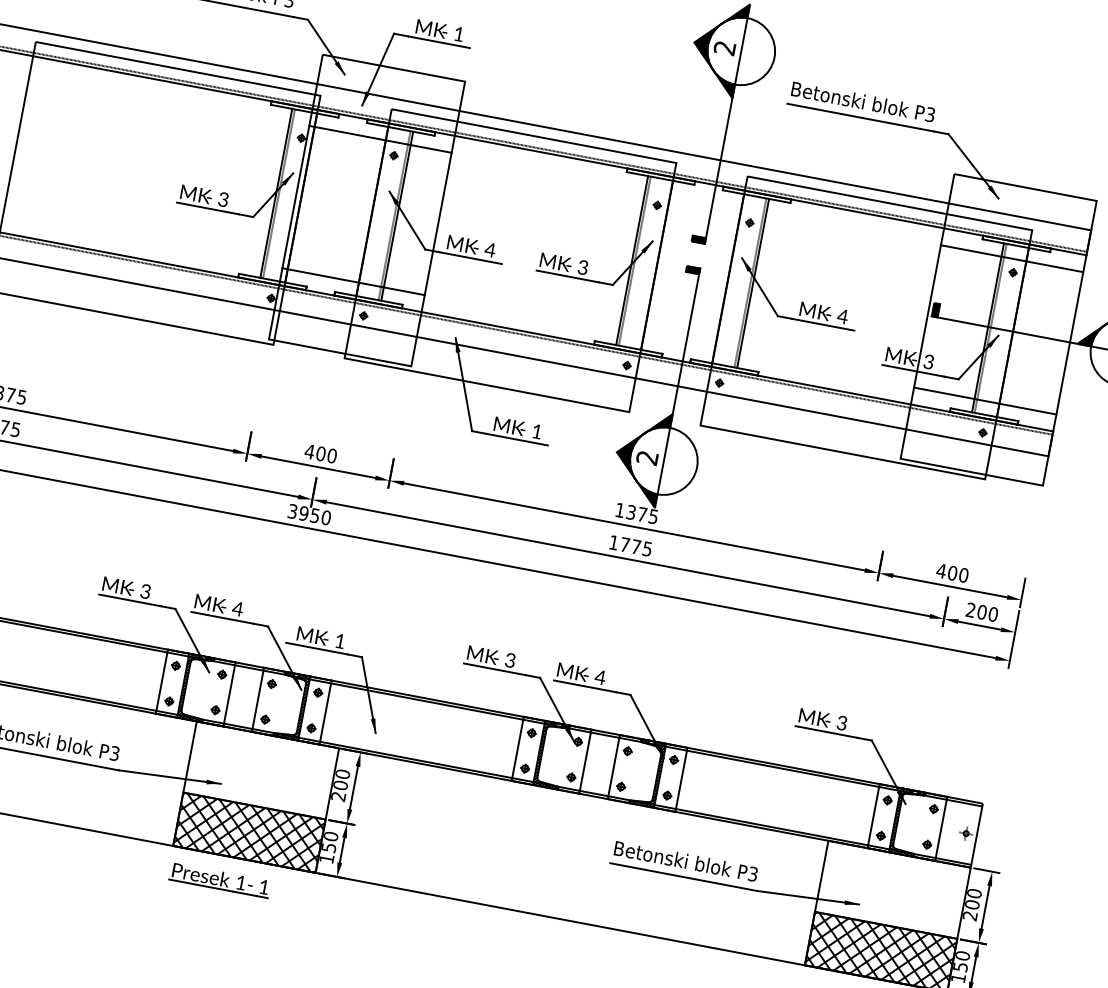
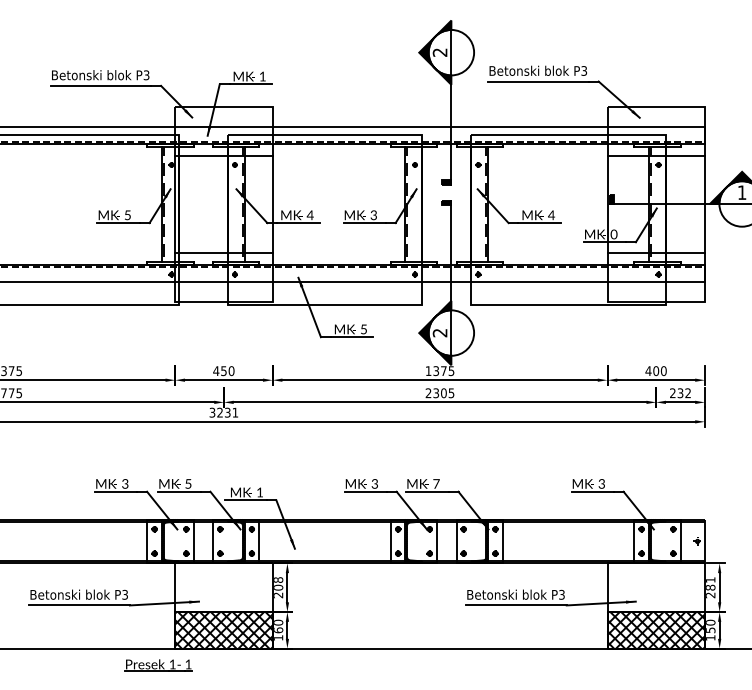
text: (223, 198) -> (127, 214), 3 -> 5
text: (927, 361) -> (613, 234), 3 -> 0
text: (536, 431) -> (363, 329), 1 -> 5
text: (320, 452) -> (223, 370), 400 -> 450
text: (314, 515) -> (227, 412), 3950 -> 3231
text: (623, 545) -> (435, 393), 1775 -> 2305
text: (236, 608) -> (187, 483), 4 -> 5
text: (987, 613) -> (684, 393), 200 -> 232
text: (599, 676) -> (435, 483), 4 -> 7
text: (343, 773) -> (278, 579), 200 -> 208
text: (329, 848) -> (278, 630), 150 -> 160
part: (220, 880) -> (158, 665), moved
text: (973, 898) -> (710, 583), 200 -> 281

